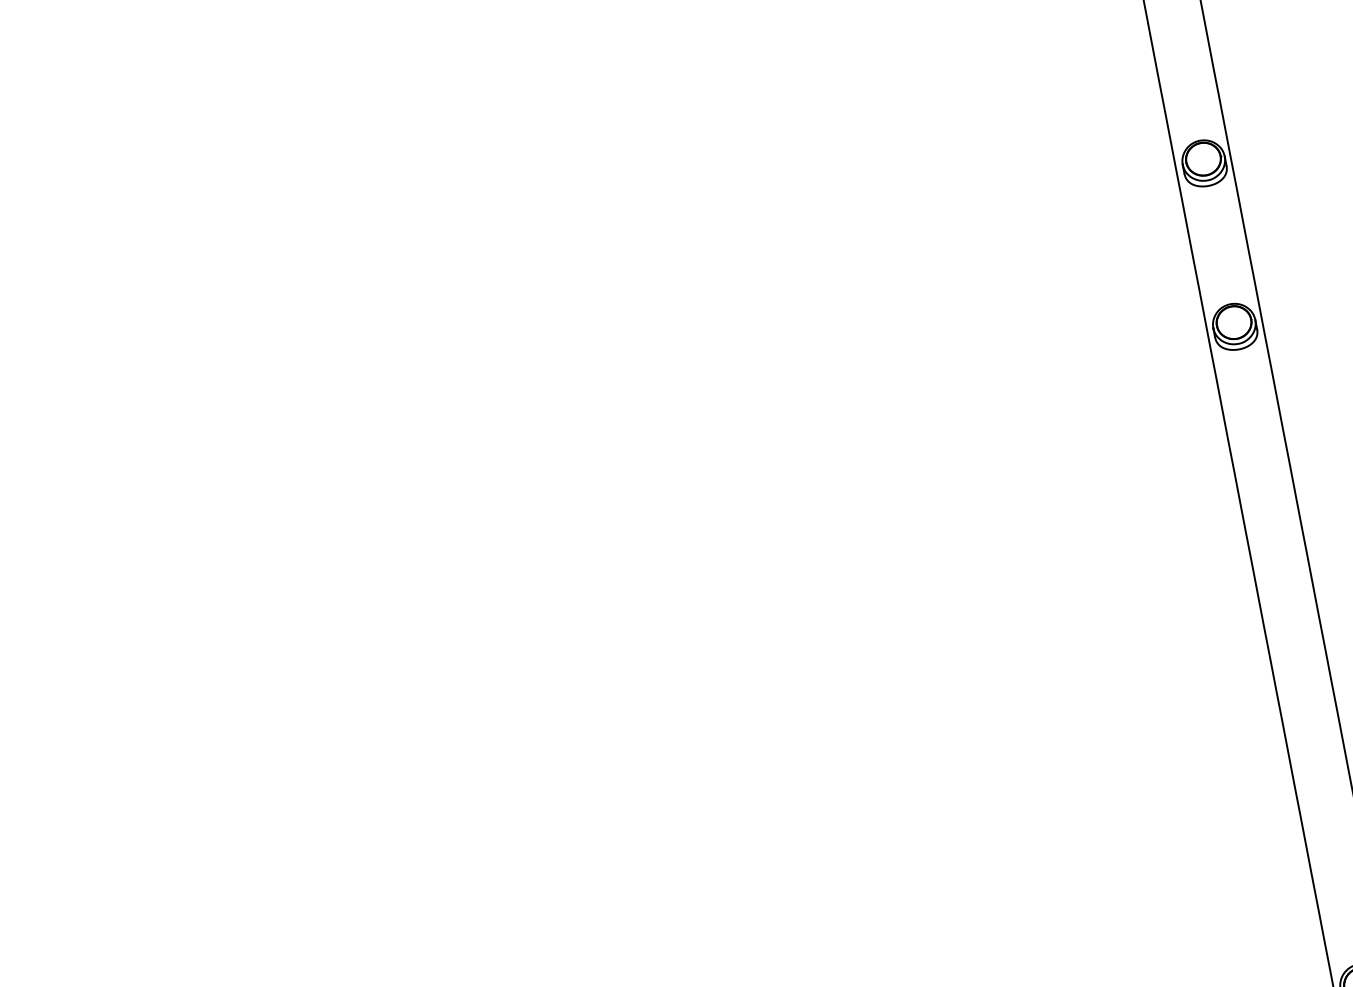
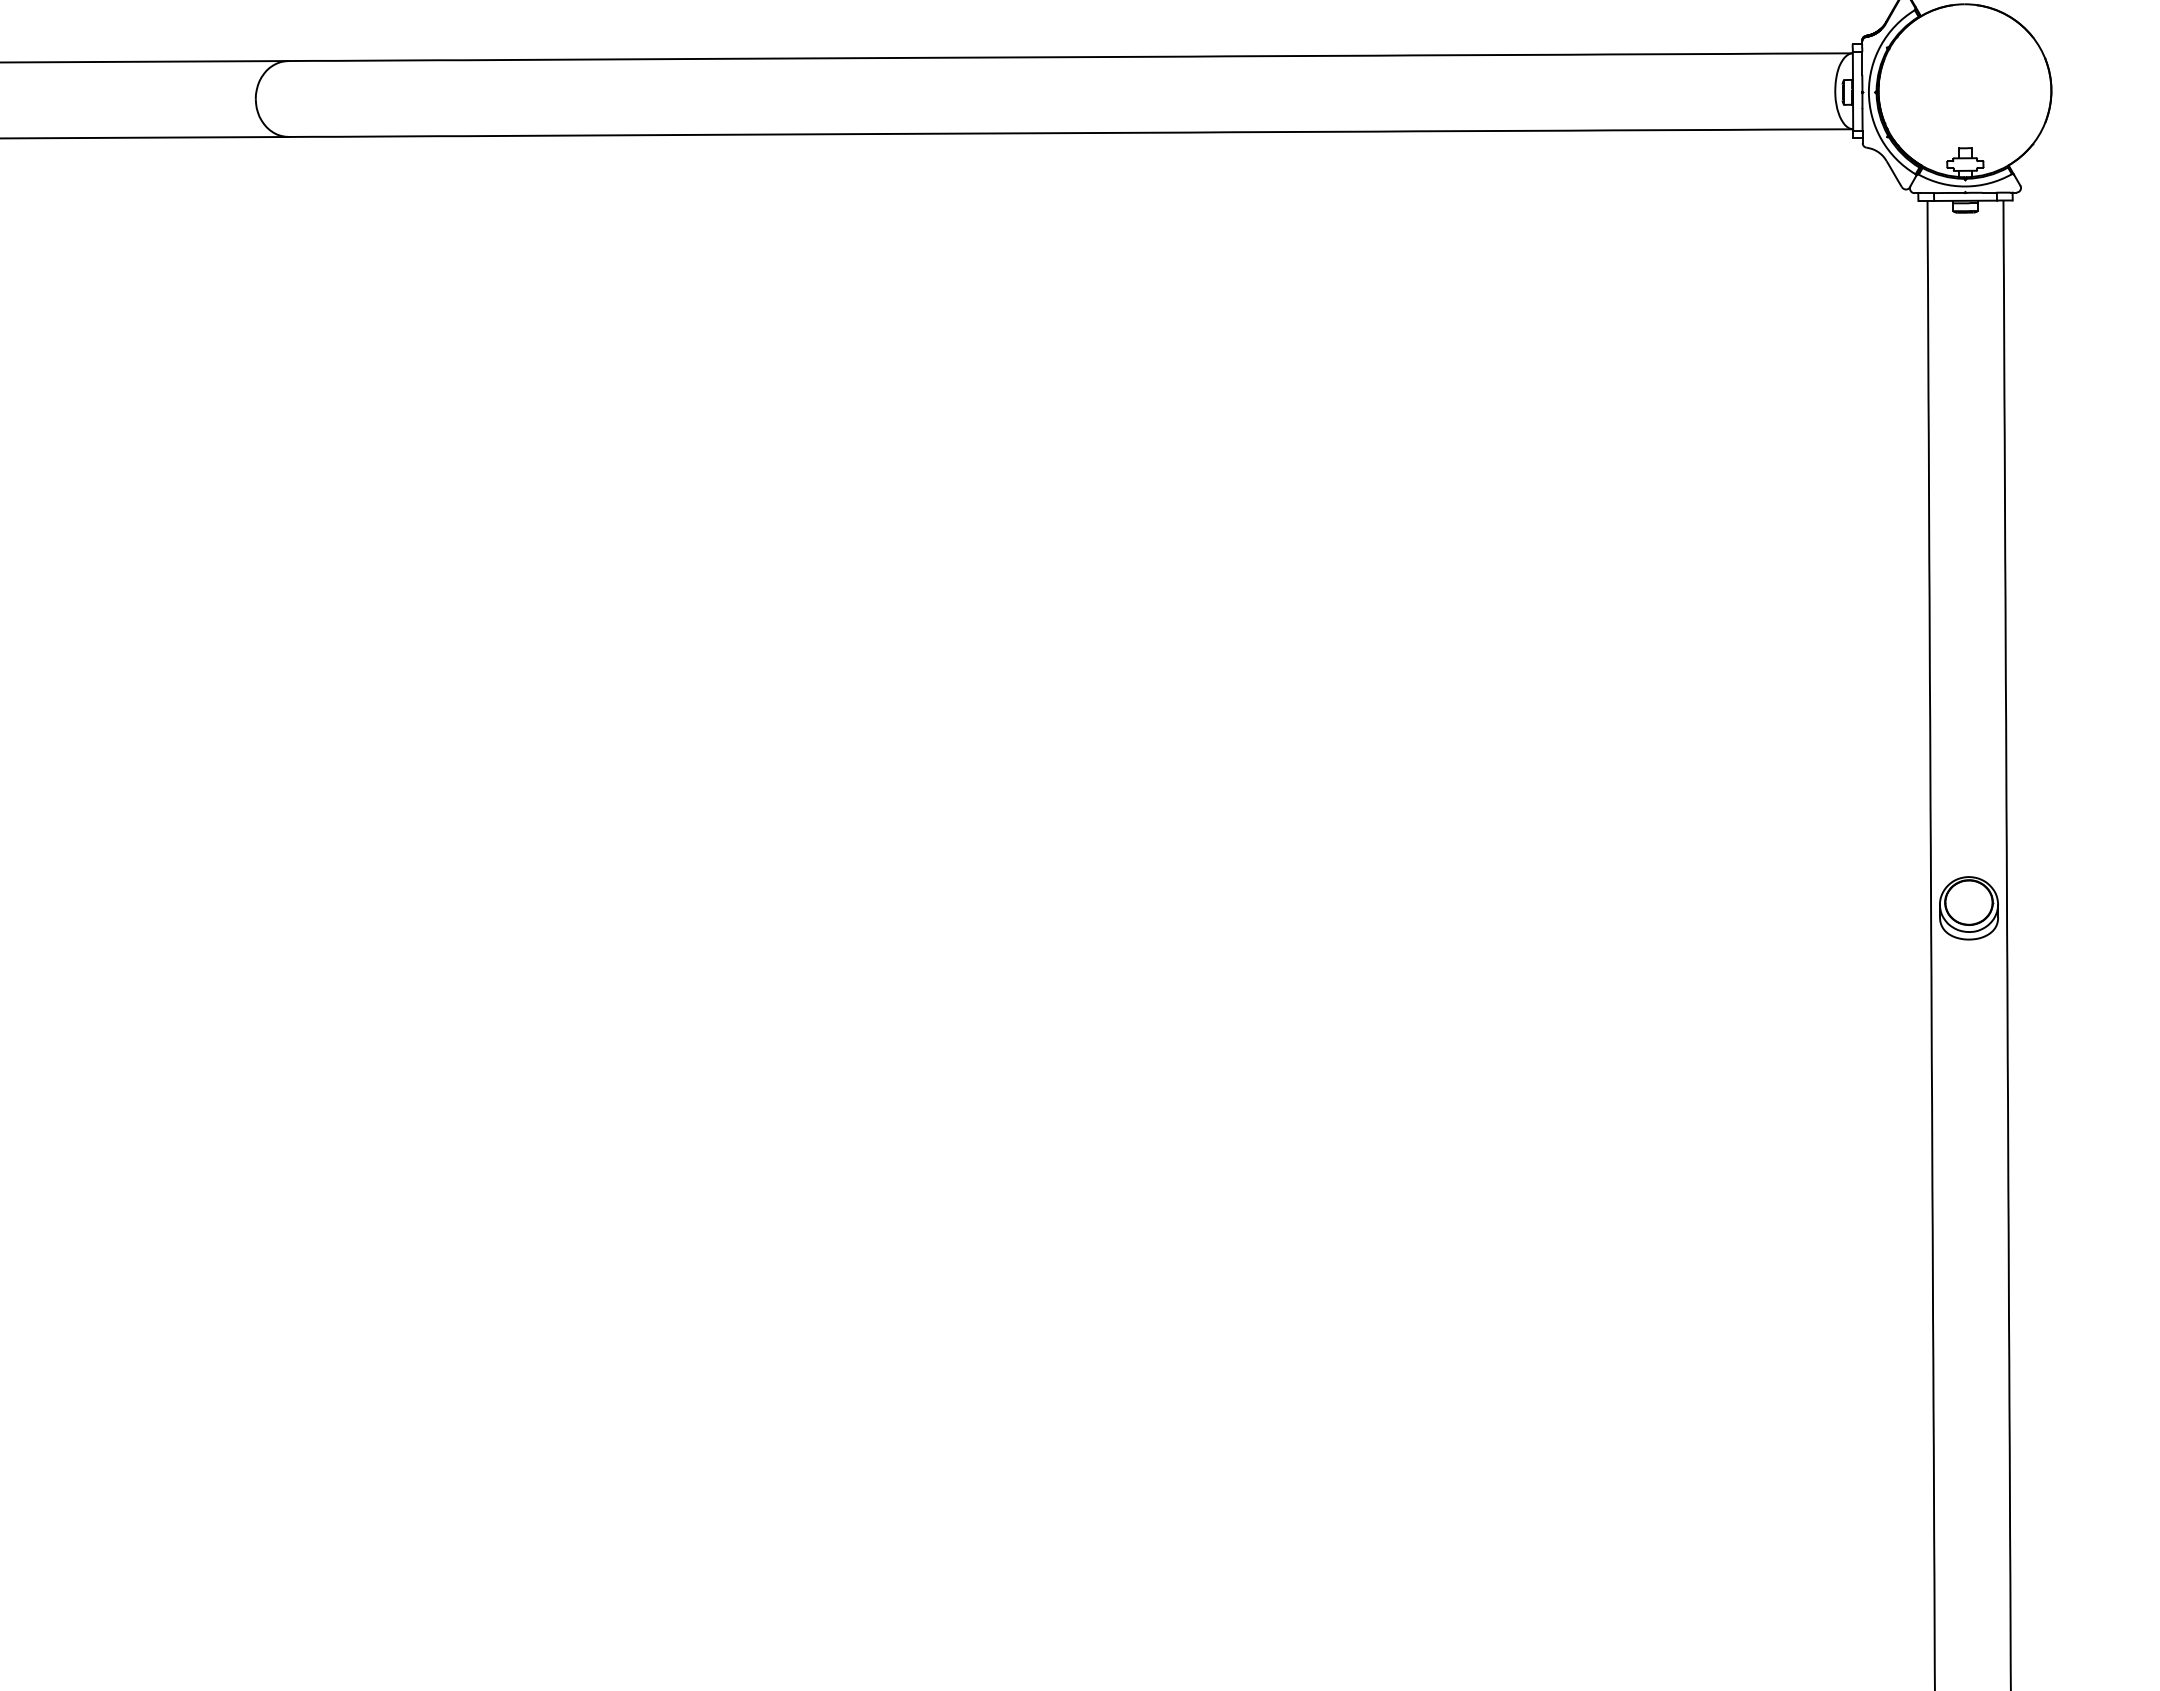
part: (1203, 163) -> (1968, 682), removed

